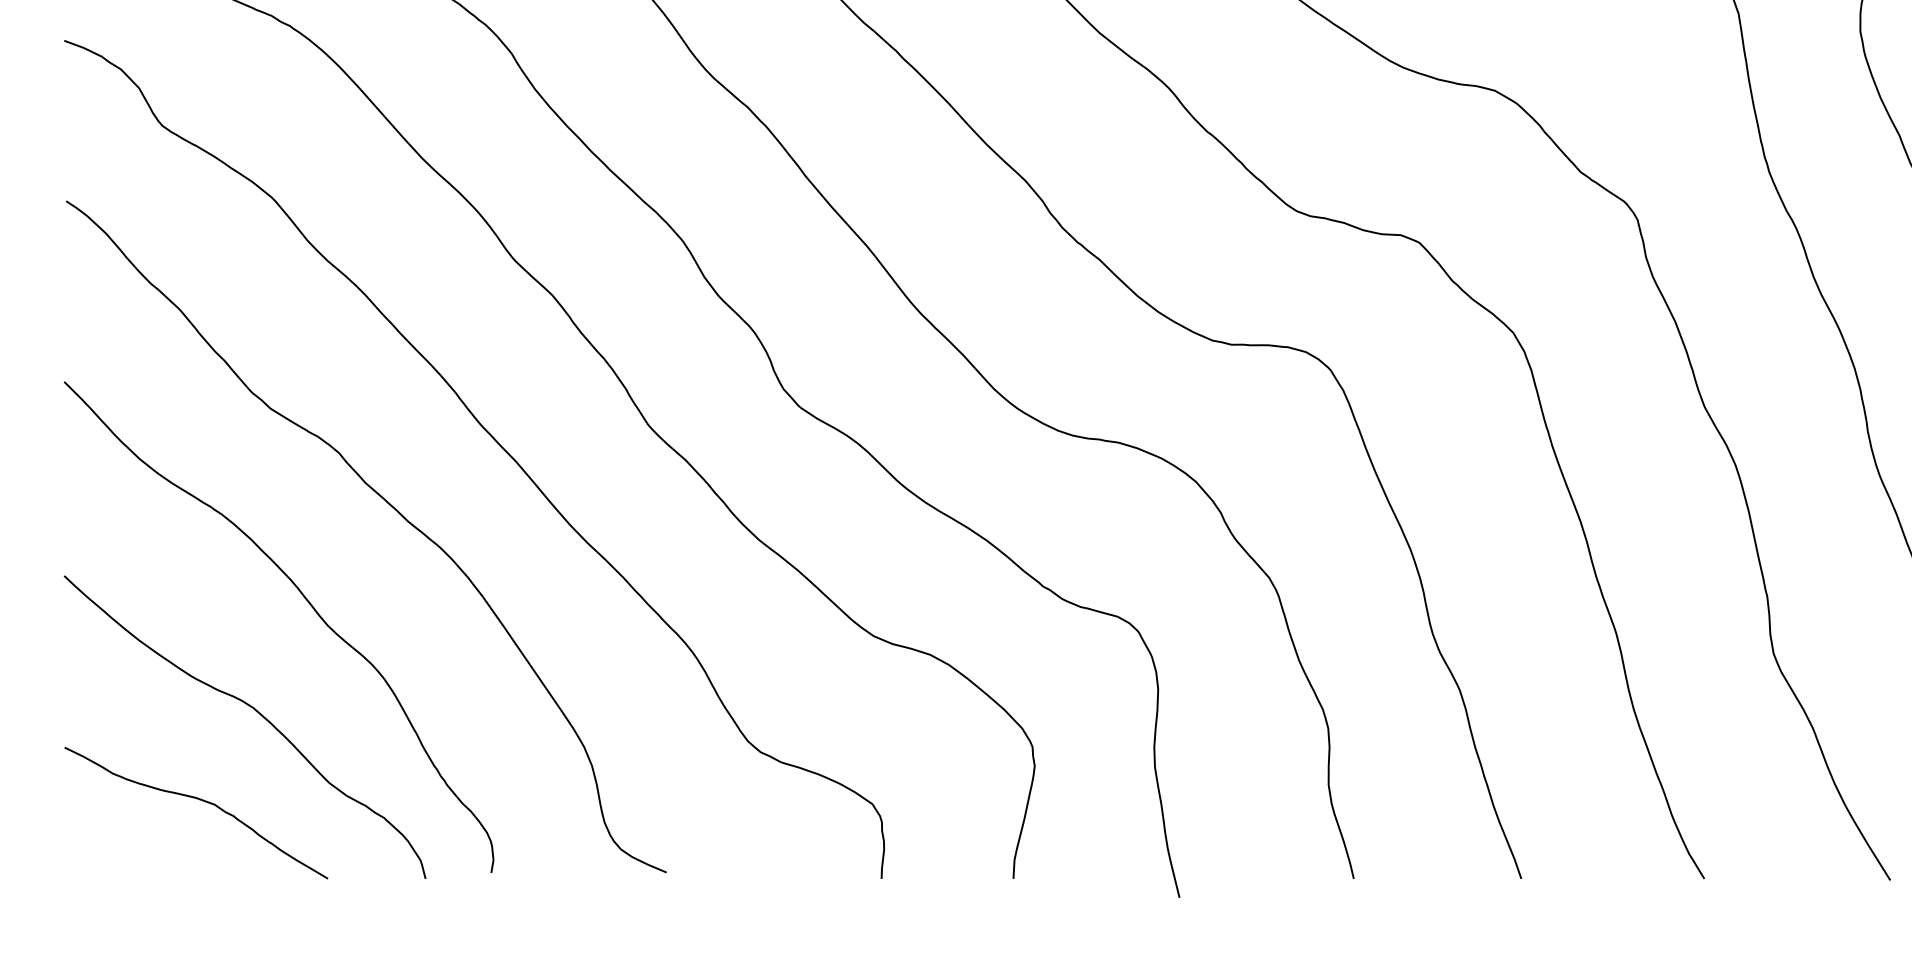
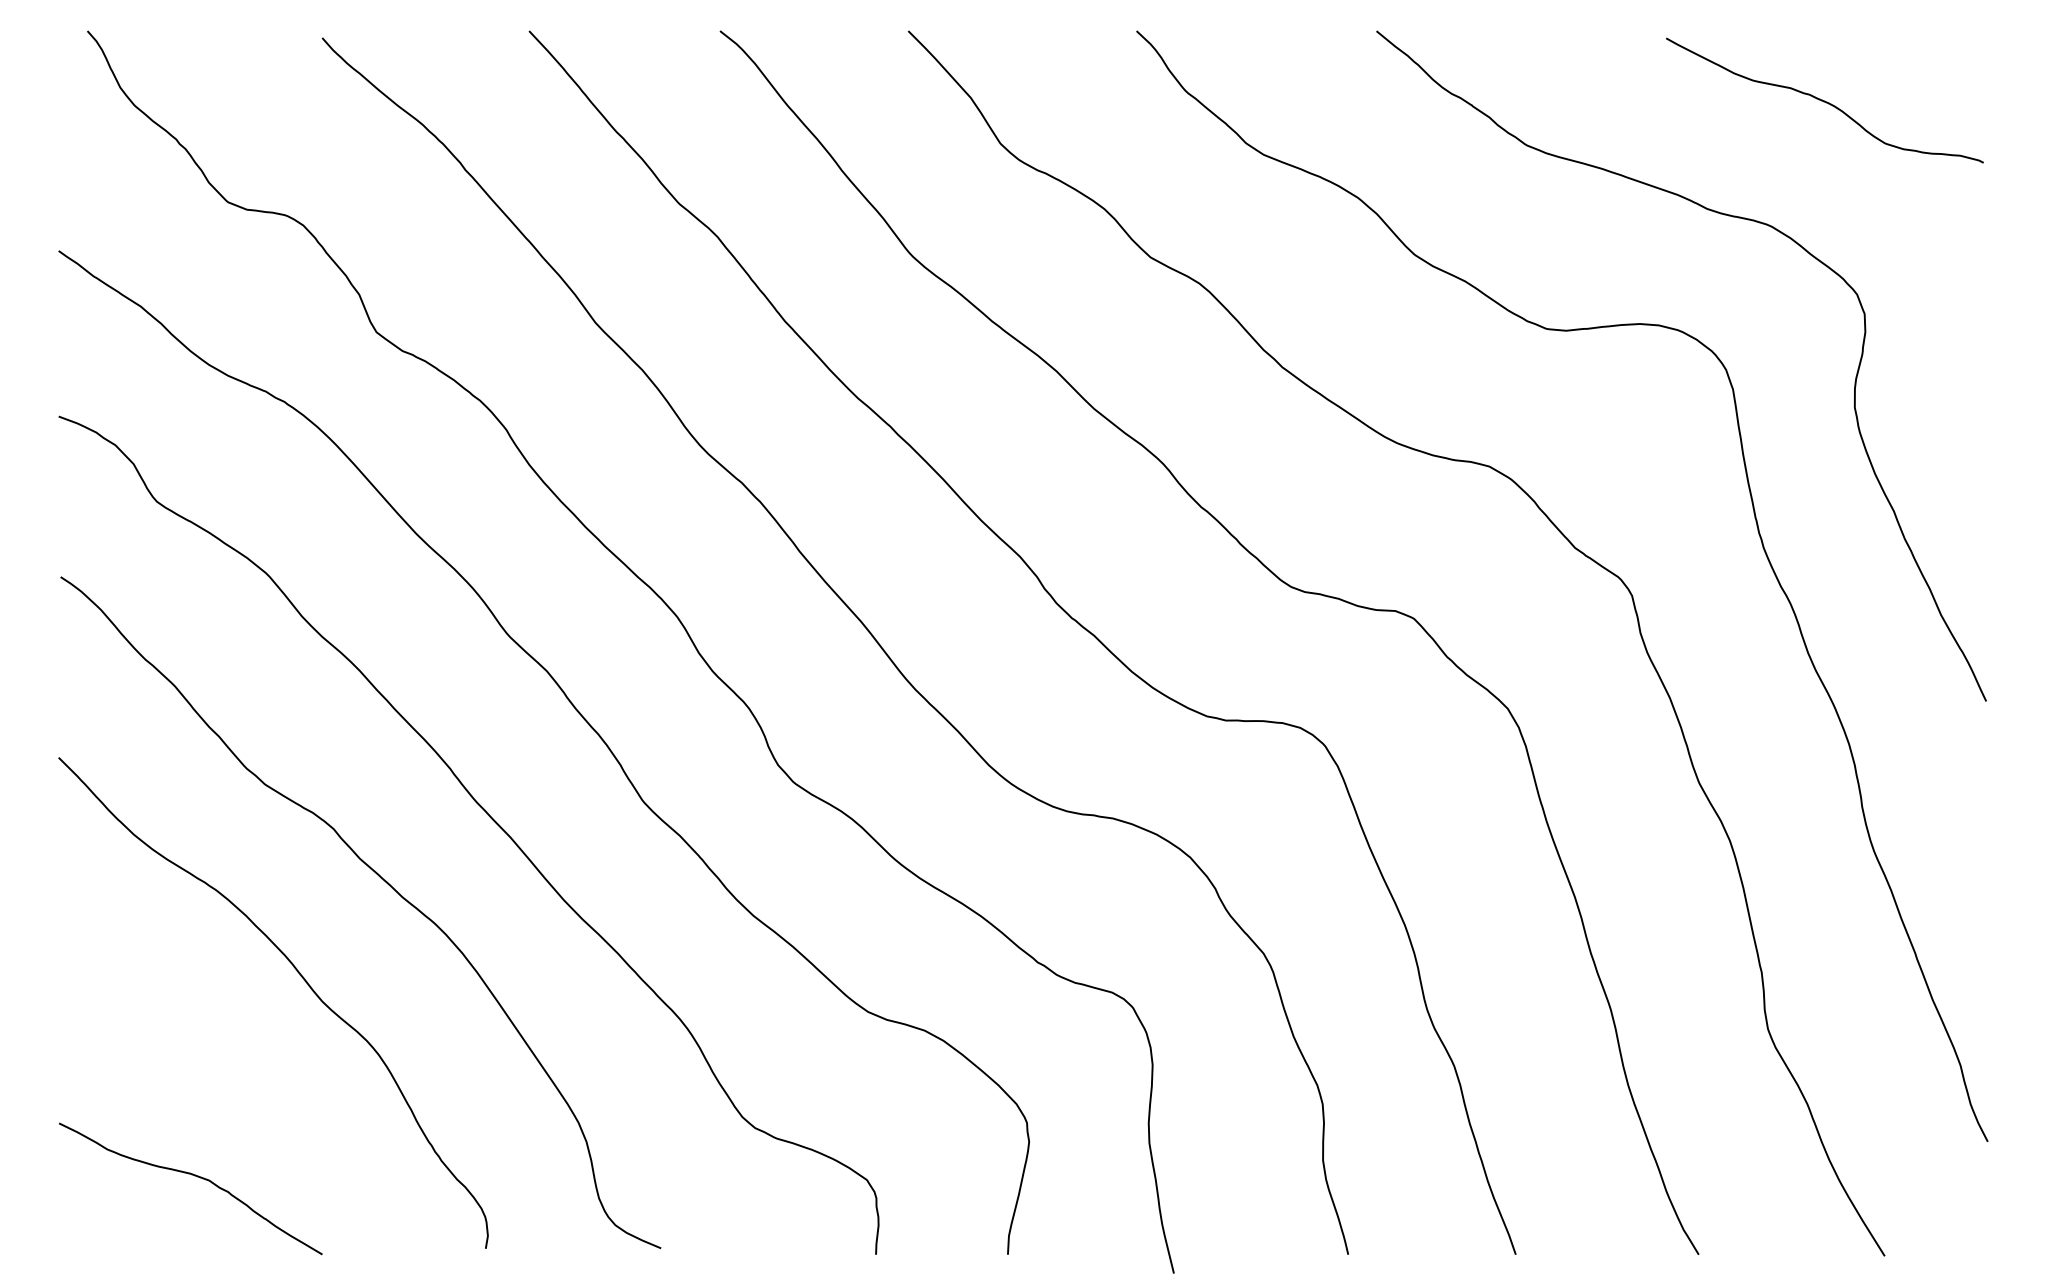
curve: (258, 713) -> (252, 1089), removed

